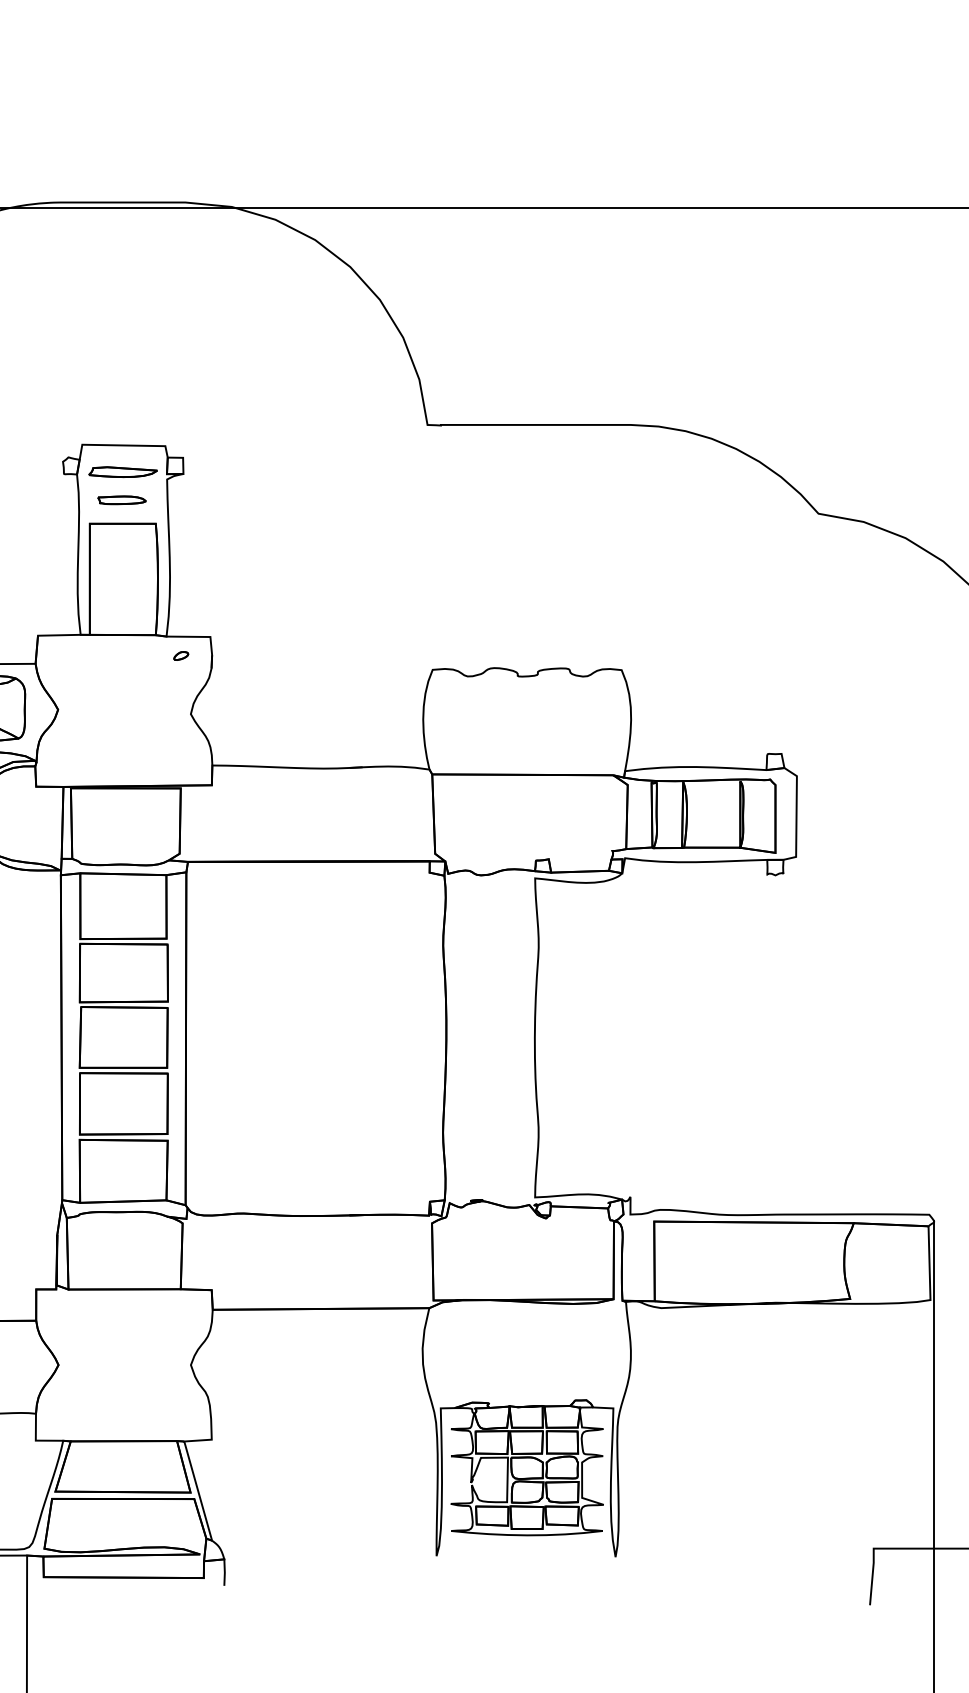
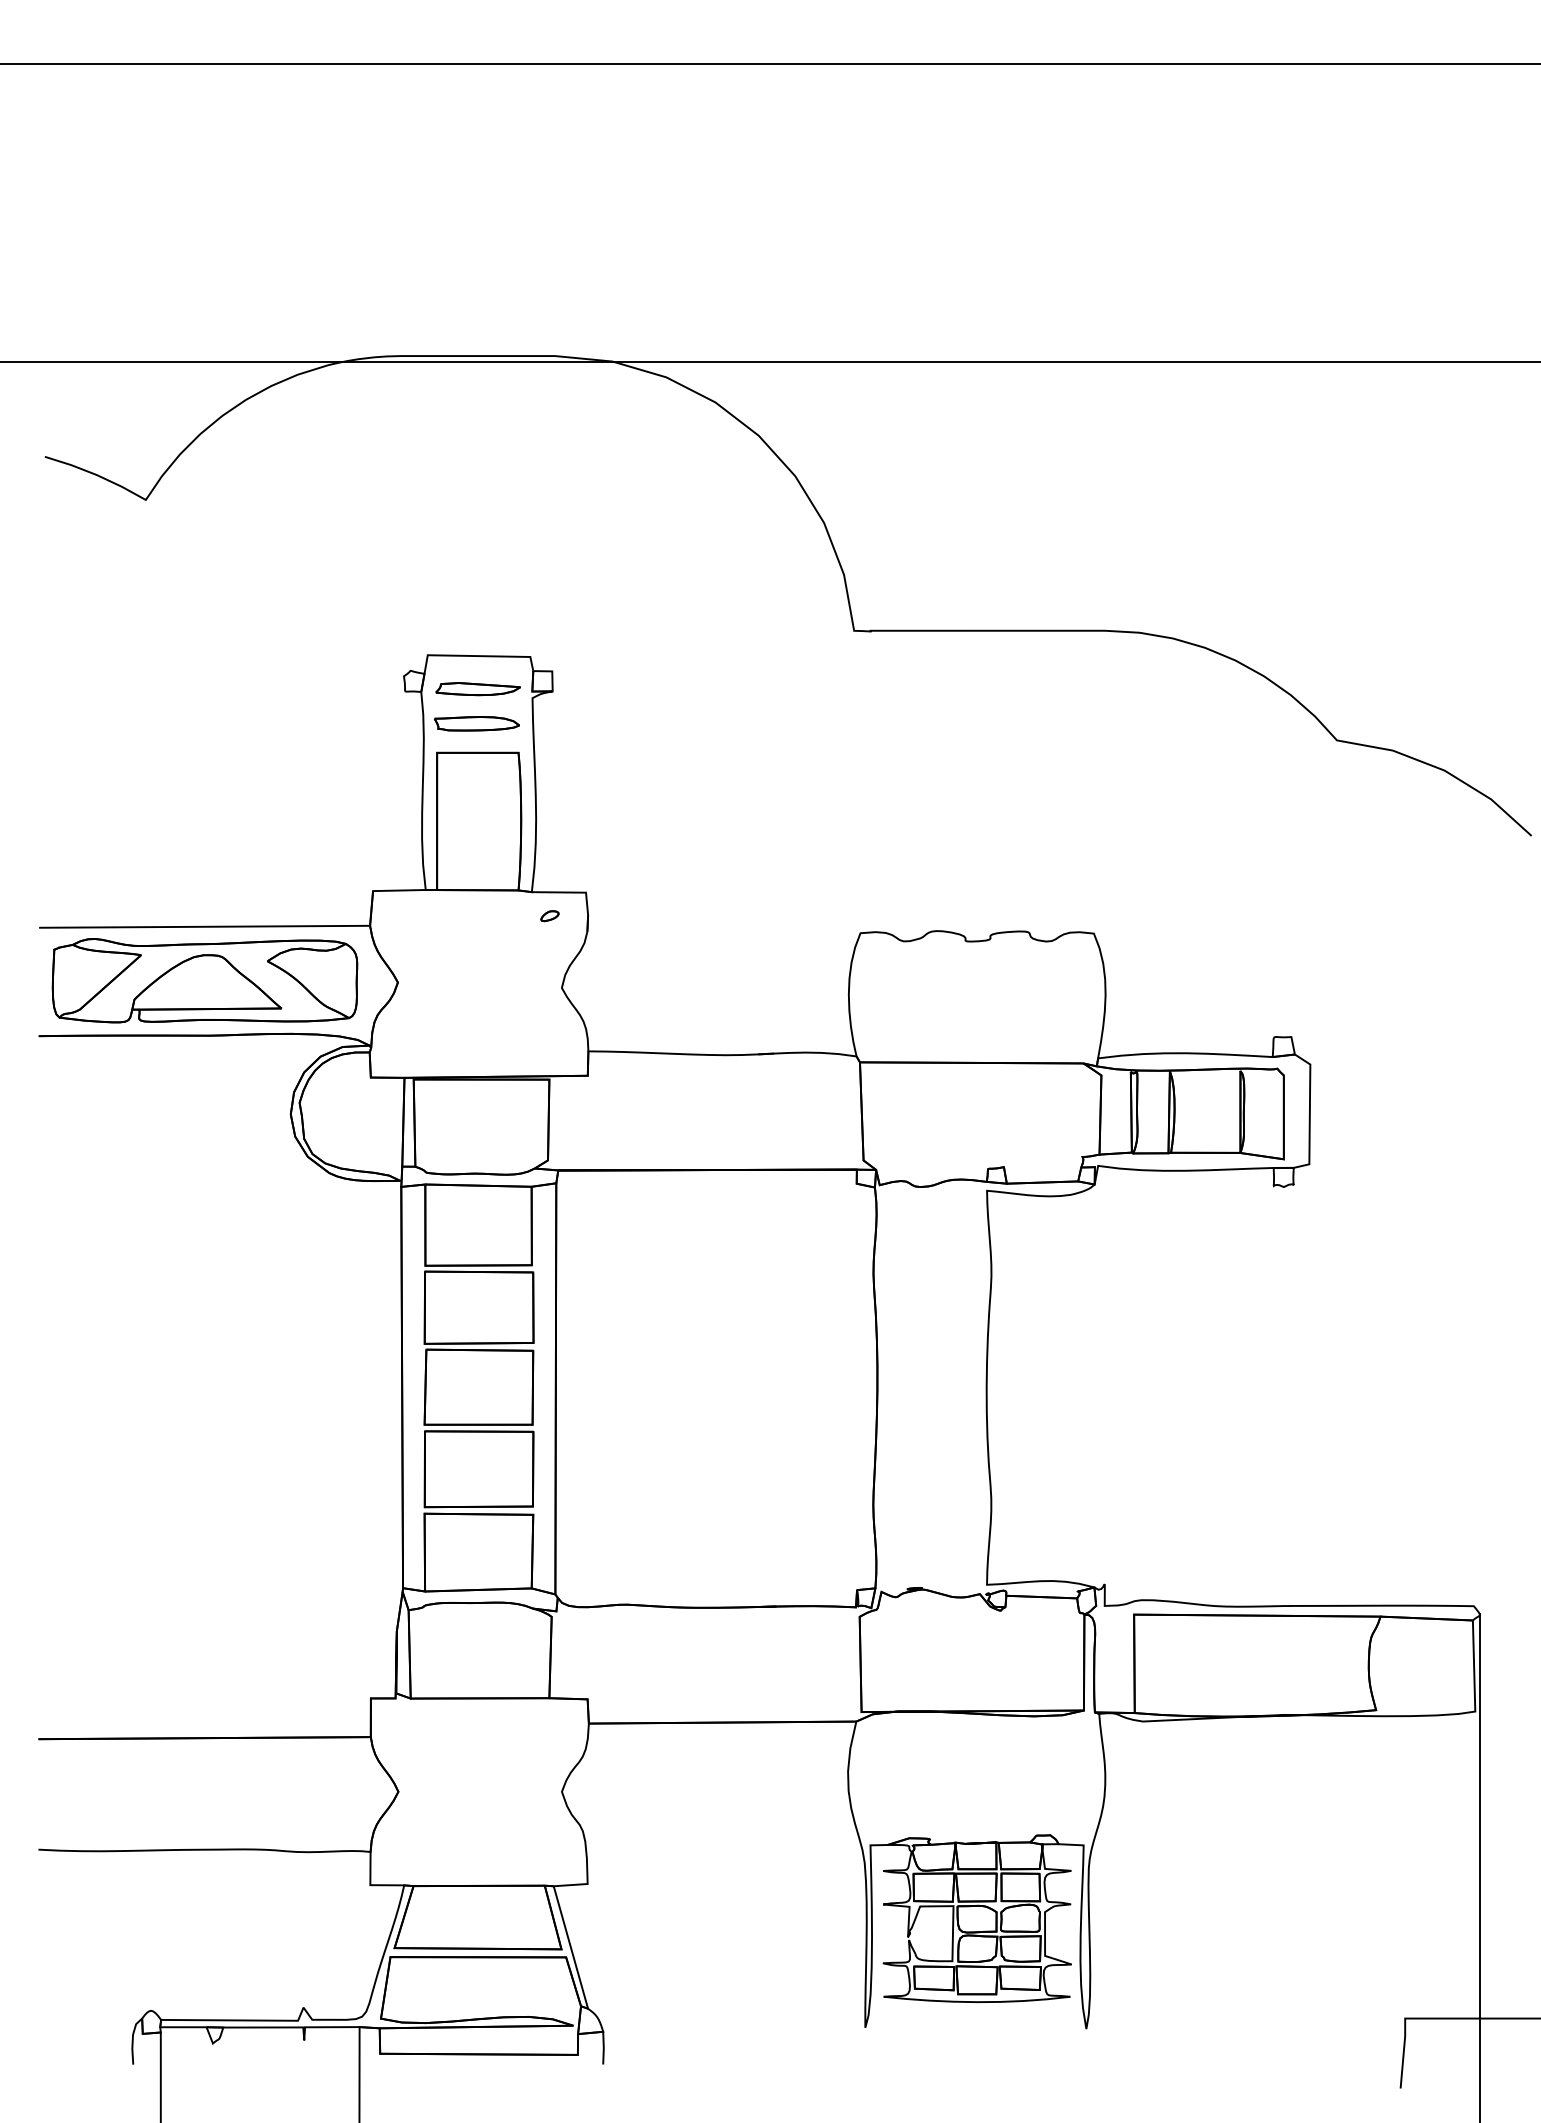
part: (121, 500) -> (476, 723), size x1.43

